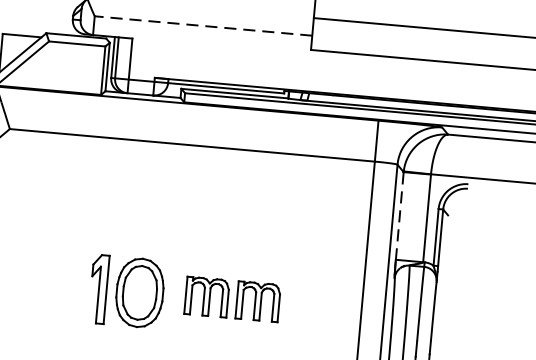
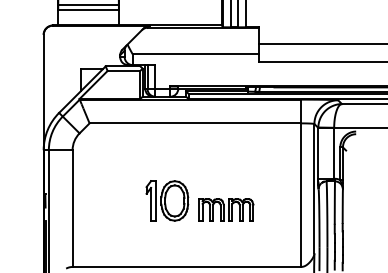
line: (203, 26) -> (195, 54), dashed -> solid
line: (400, 216) -> (318, 153), dashed -> solid
part: (127, 290) -> (167, 200), moved

